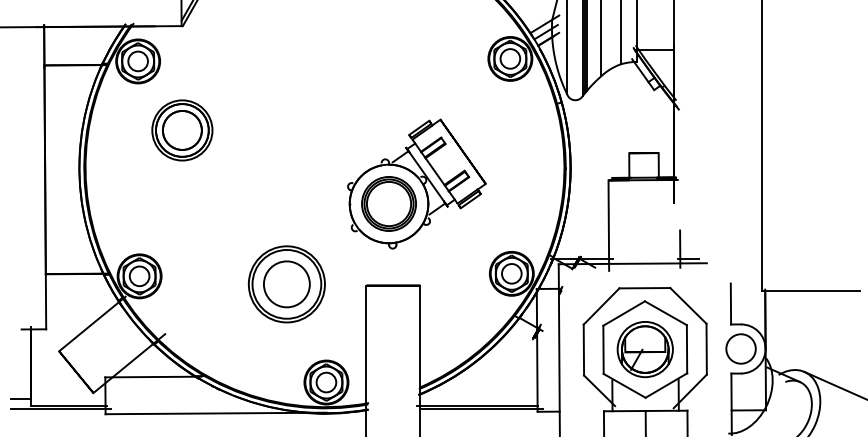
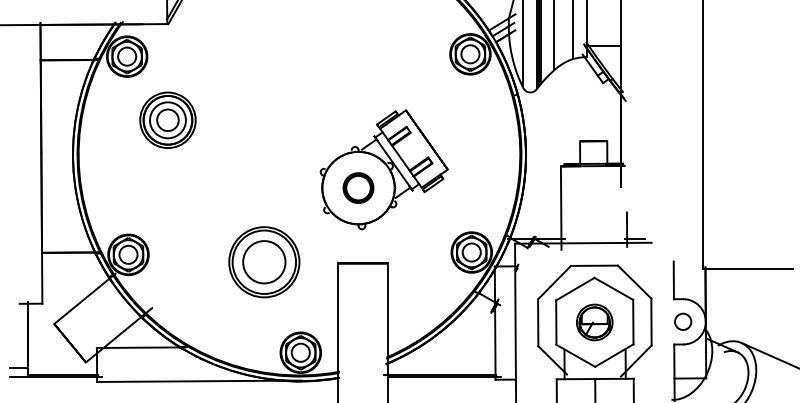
circle: (181, 129) -> (167, 119), size x0.6
part: (388, 203) -> (358, 187), size x0.6
circle: (740, 348) -> (682, 321), size x0.6
part: (644, 349) -> (594, 322), size x0.7

